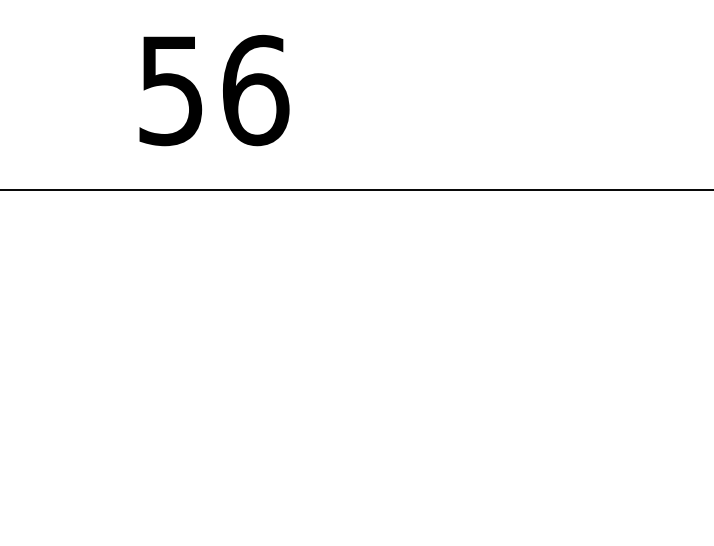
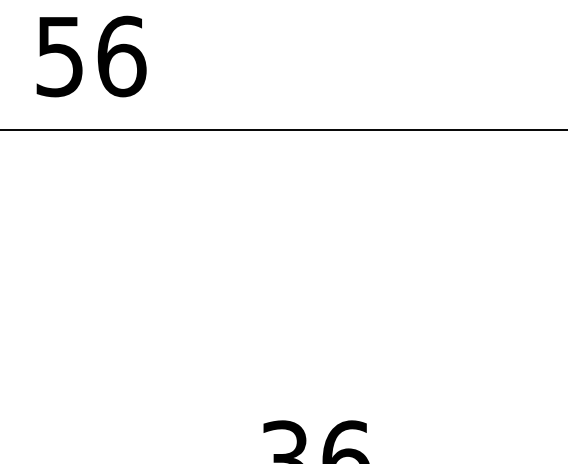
text: (214, 90) -> (91, 56), moved

